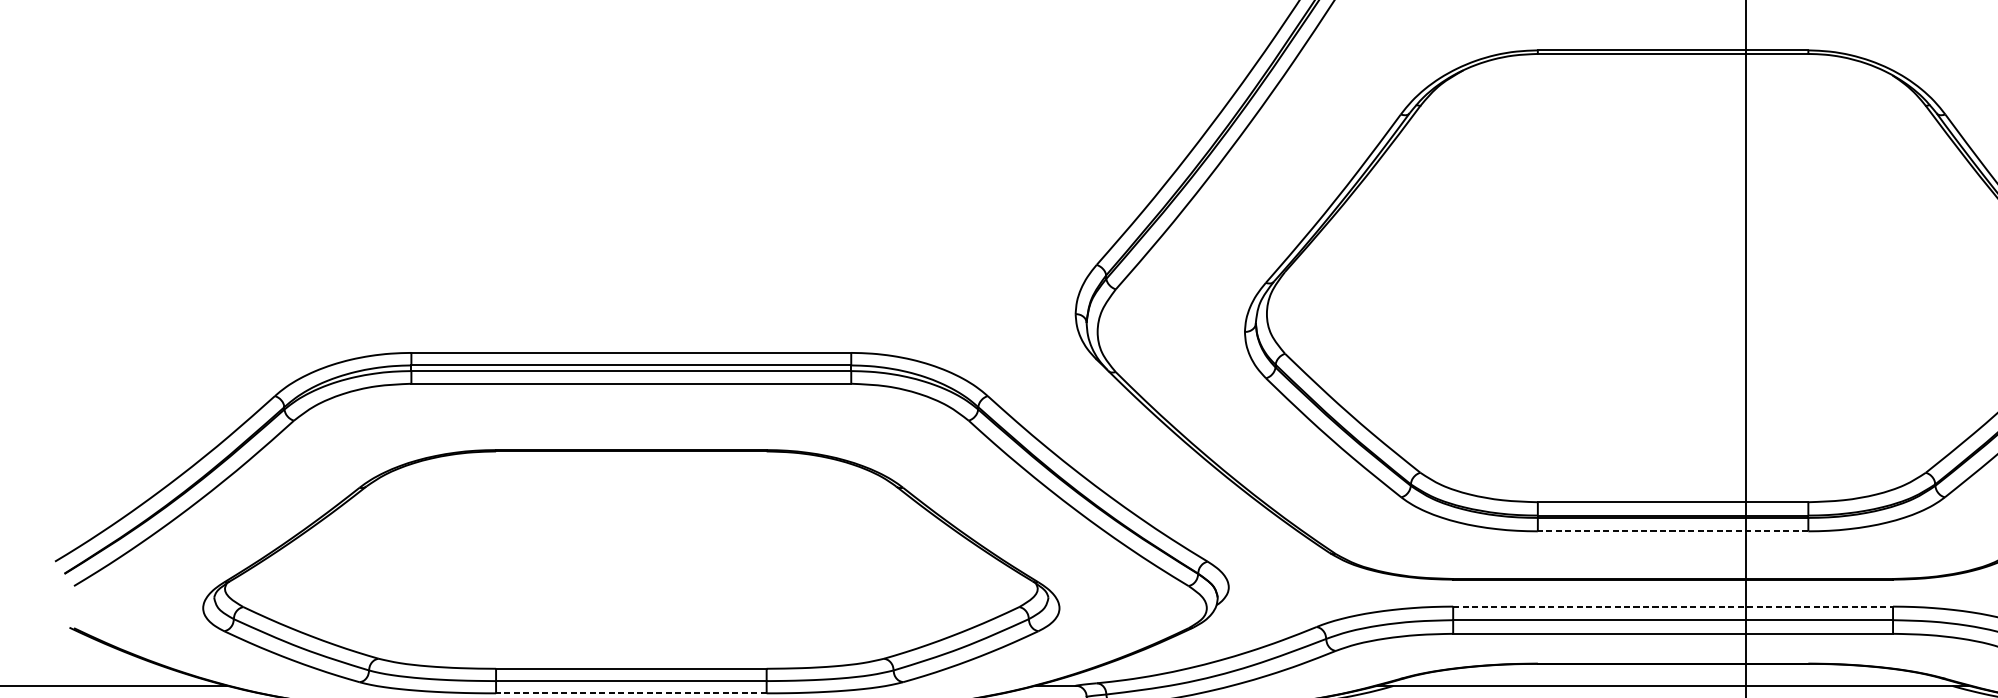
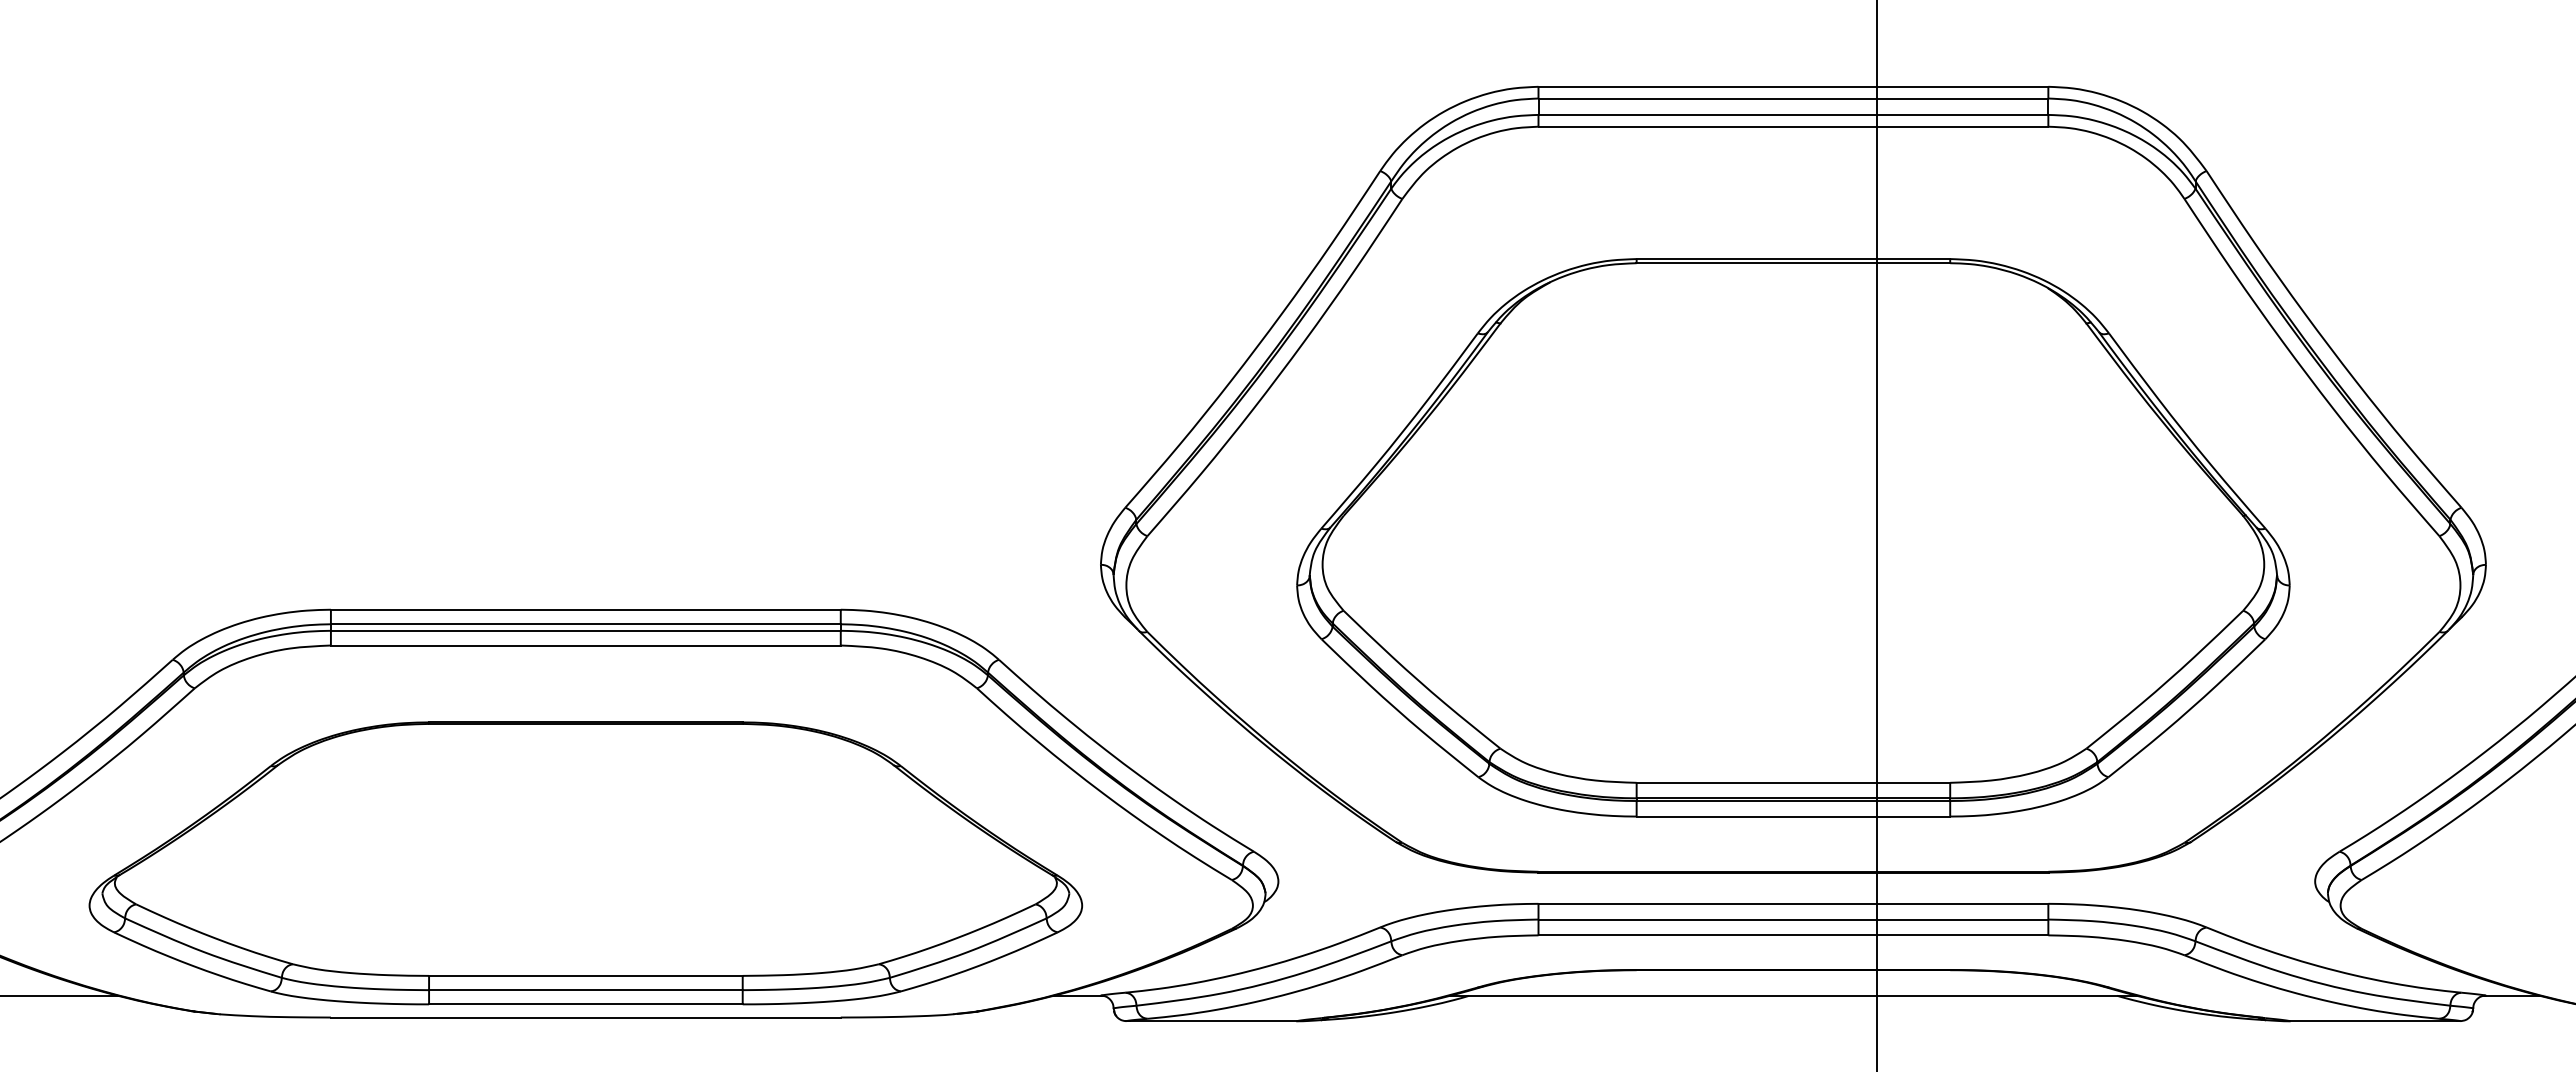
line: (1673, 531) -> (1793, 816), dashed -> solid
line: (1673, 606) -> (1793, 903), dashed -> solid
line: (631, 693) -> (585, 1004), dashed -> solid

